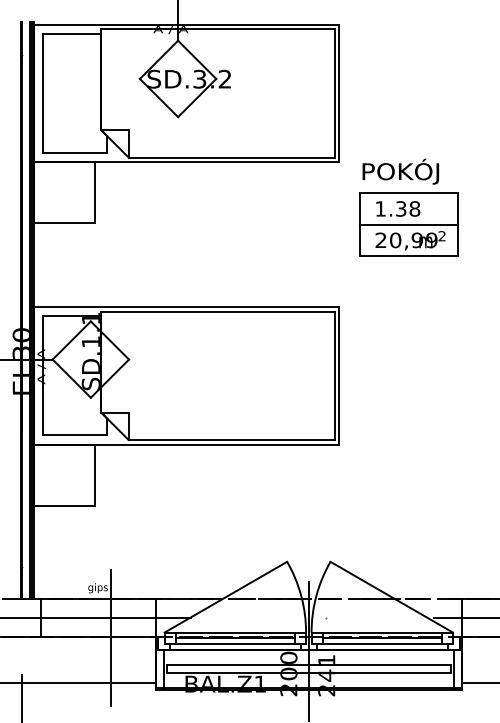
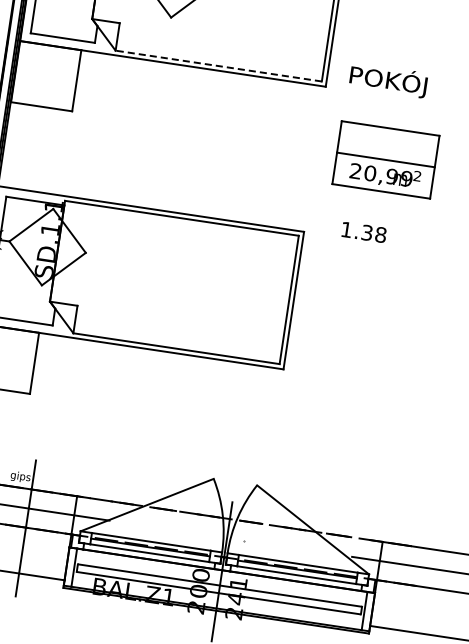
line: (231, 157) -> (218, 65), solid -> dashed
text: (400, 171) -> (388, 80), moved
text: (398, 208) -> (364, 232), moved

